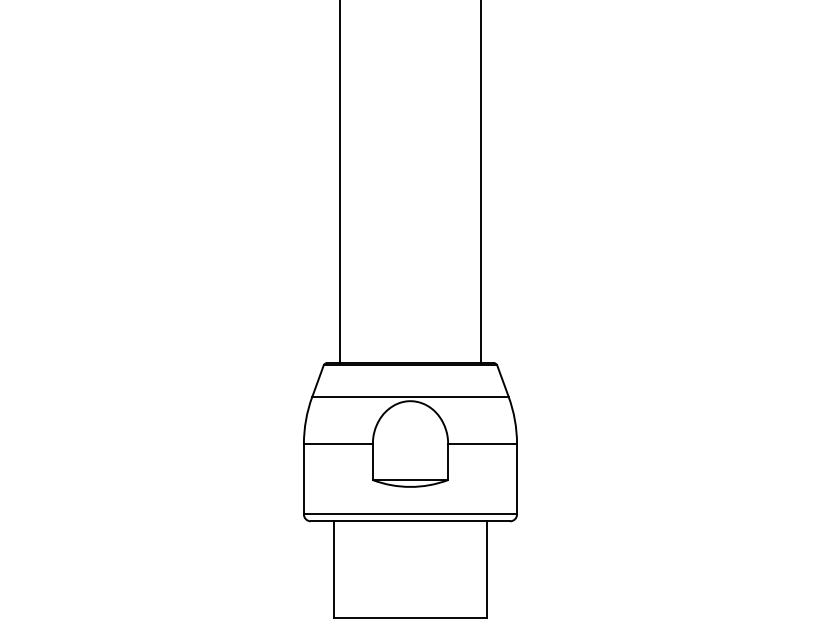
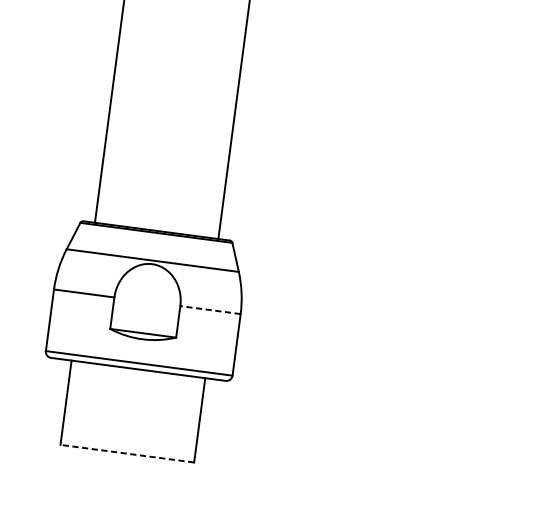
line: (482, 444) -> (210, 310), solid -> dashed
line: (409, 617) -> (126, 453), solid -> dashed

